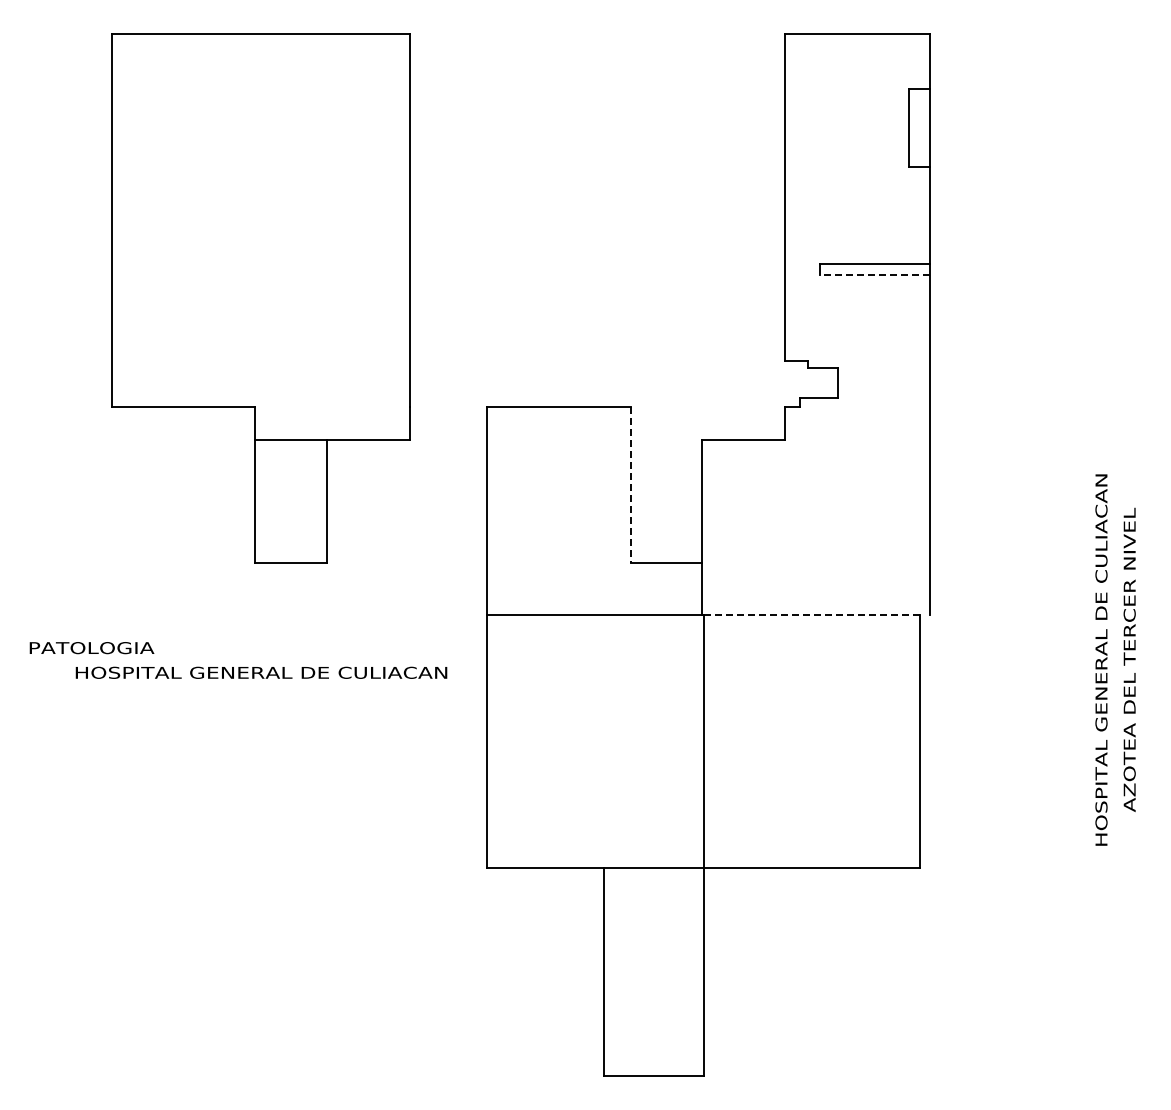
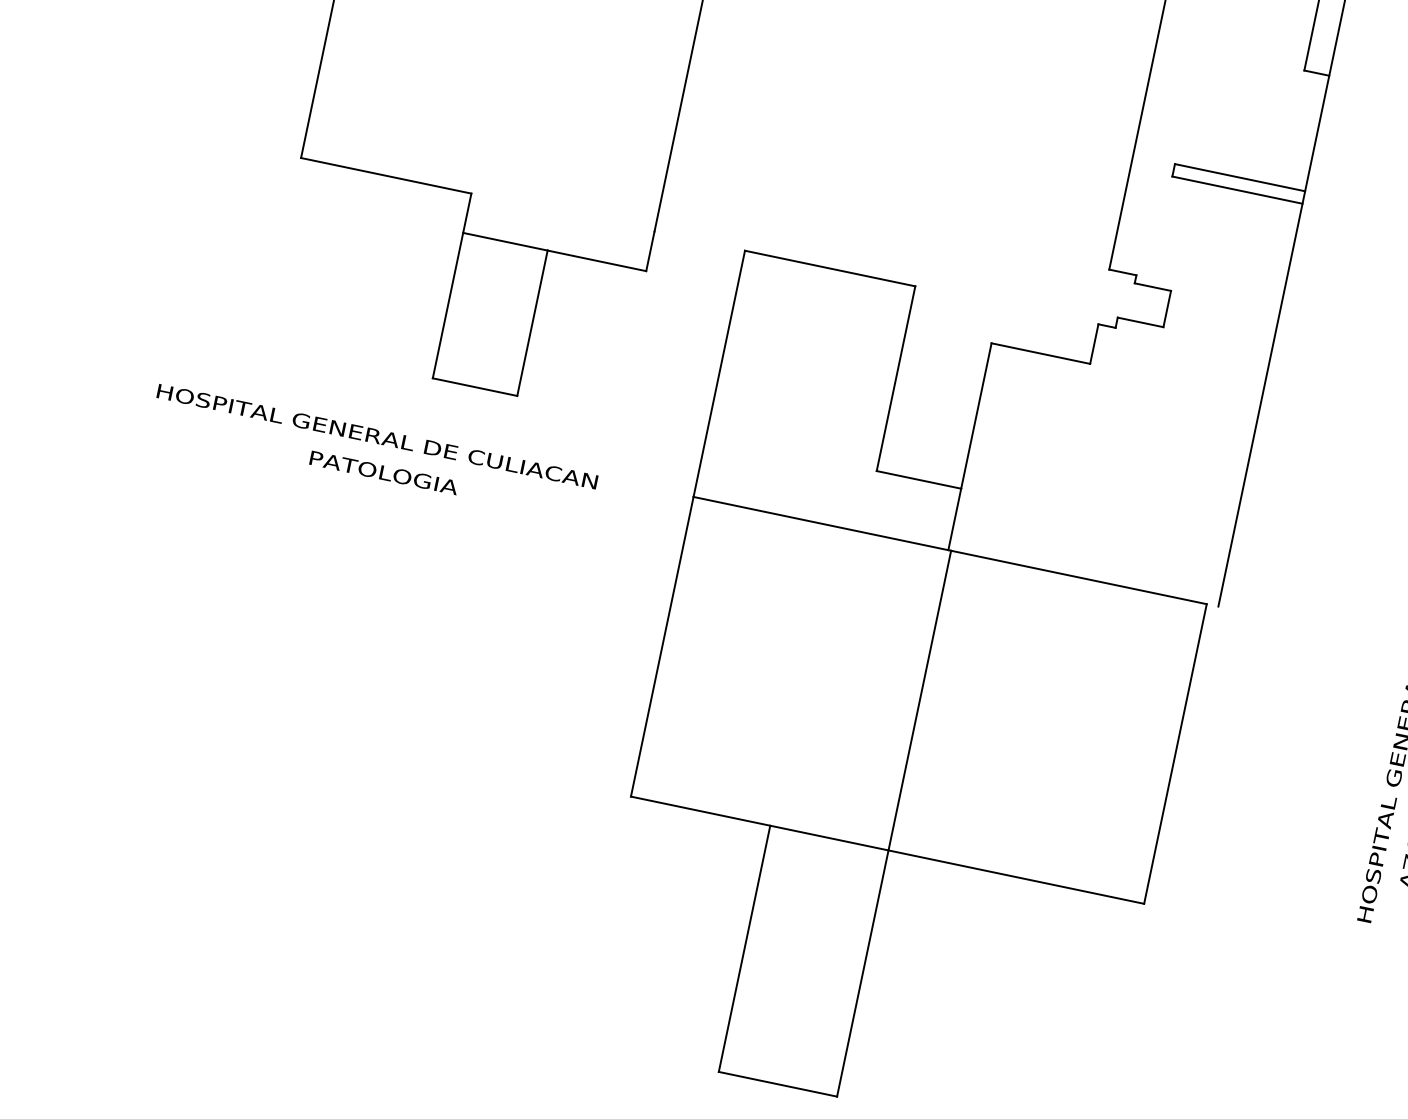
line: (874, 274) -> (1236, 189), dashed -> solid
line: (630, 485) -> (895, 379), dashed -> solid
line: (812, 615) -> (1079, 577), dashed -> solid
text: (91, 648) -> (383, 473), moved
text: (261, 672) -> (377, 436), moved

